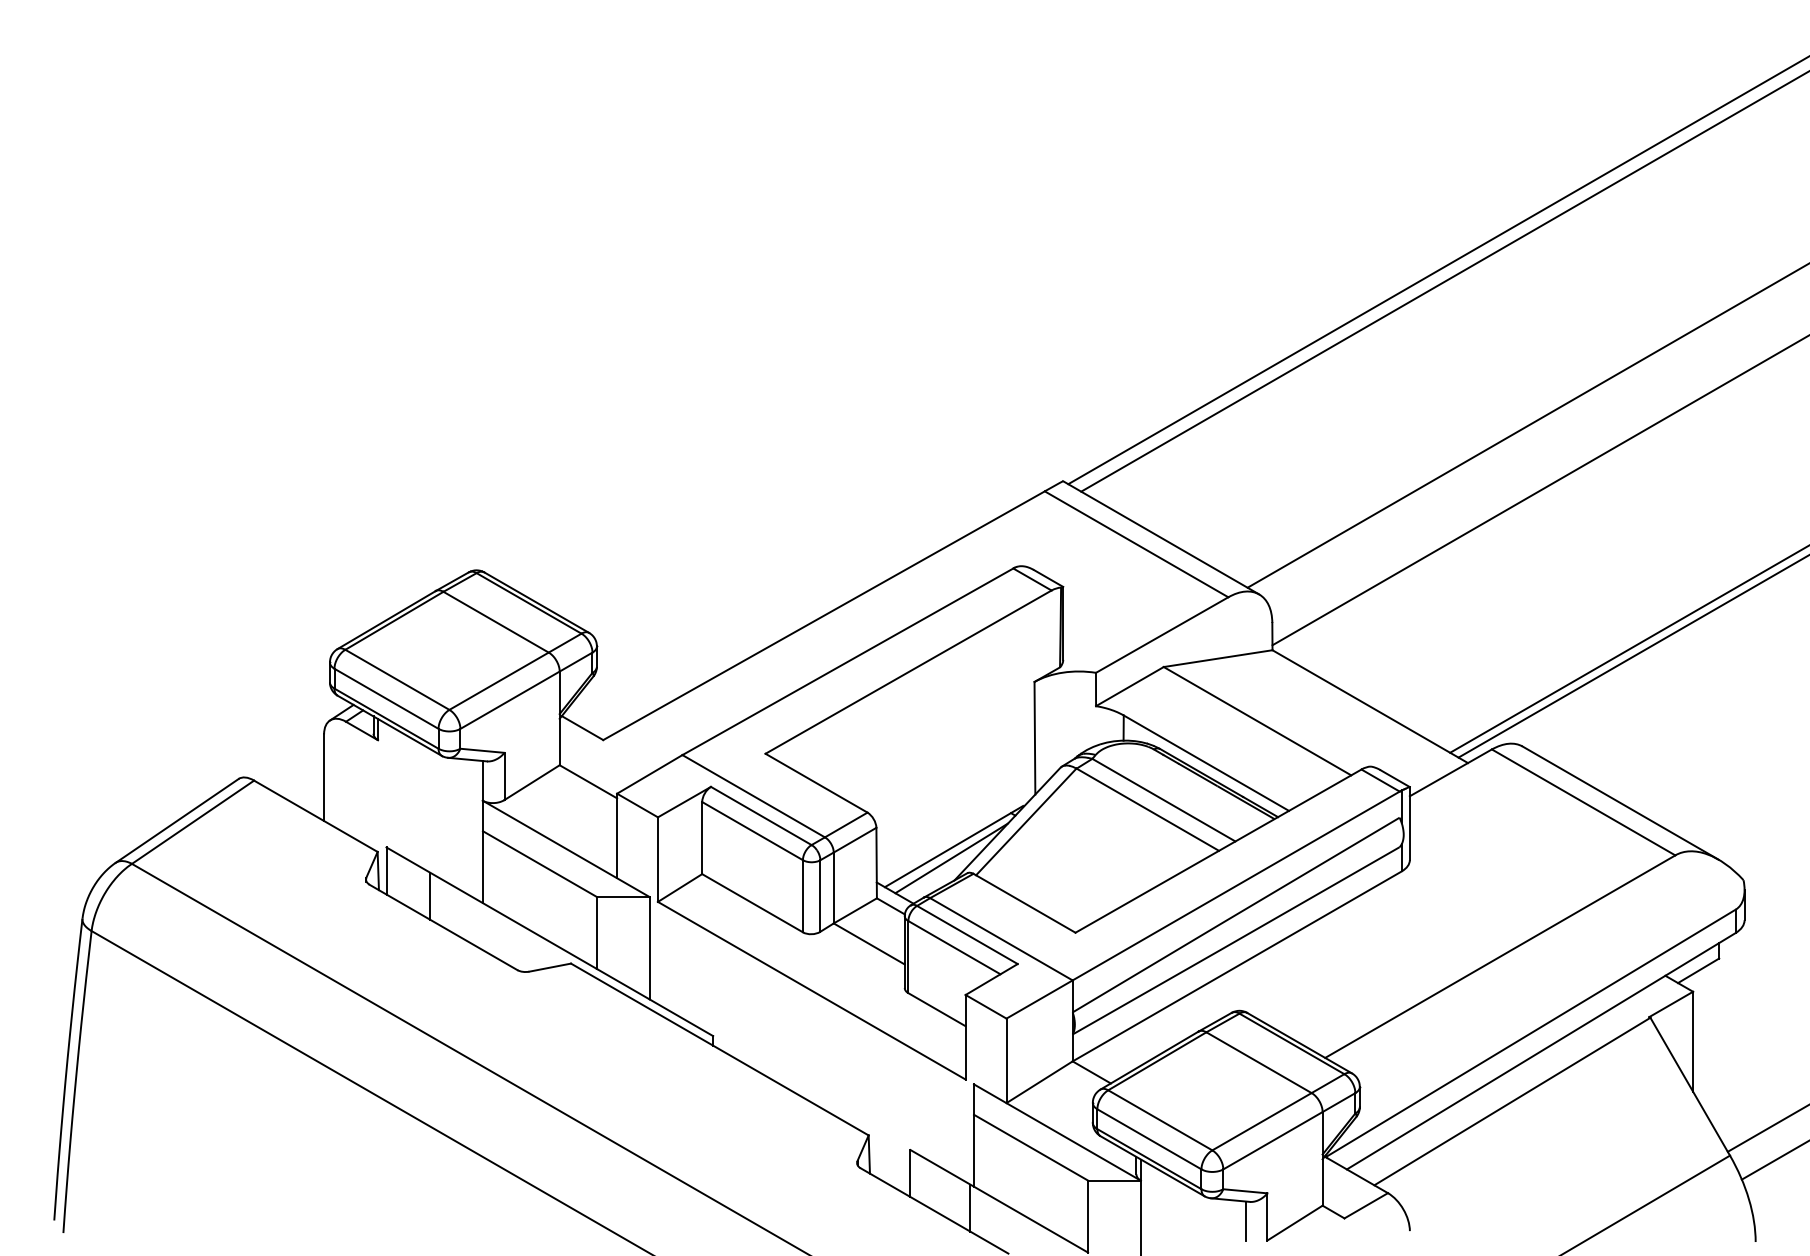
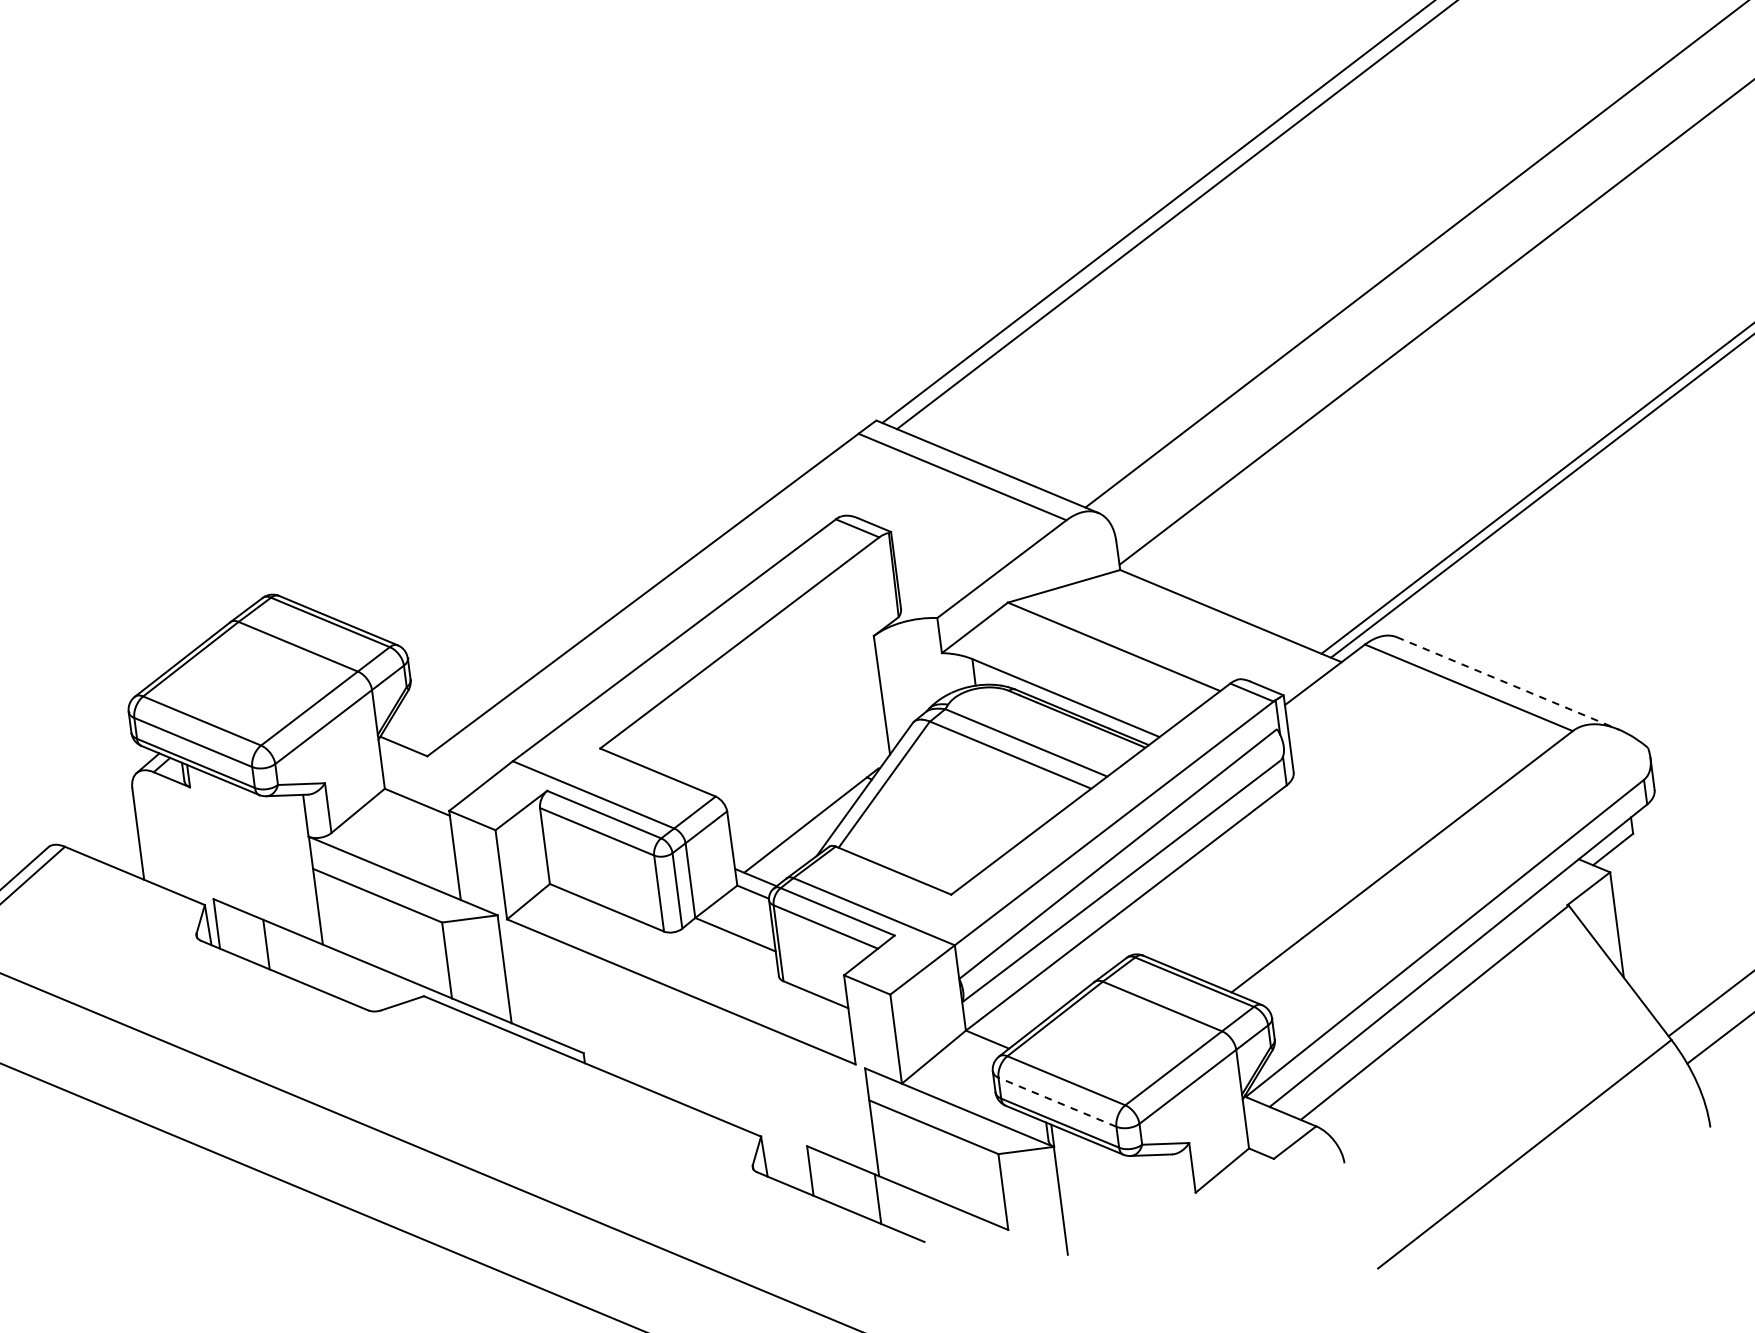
line: (1621, 803) -> (1508, 683), solid -> dashed
line: (951, 858) -> (810, 833), removed
line: (1148, 1139) -> (1056, 1102), solid -> dashed
line: (1245, 1221) -> (1169, 1175), removed

